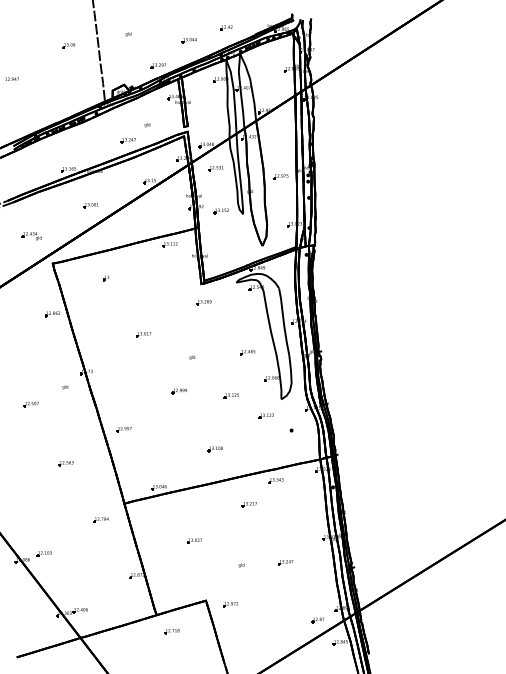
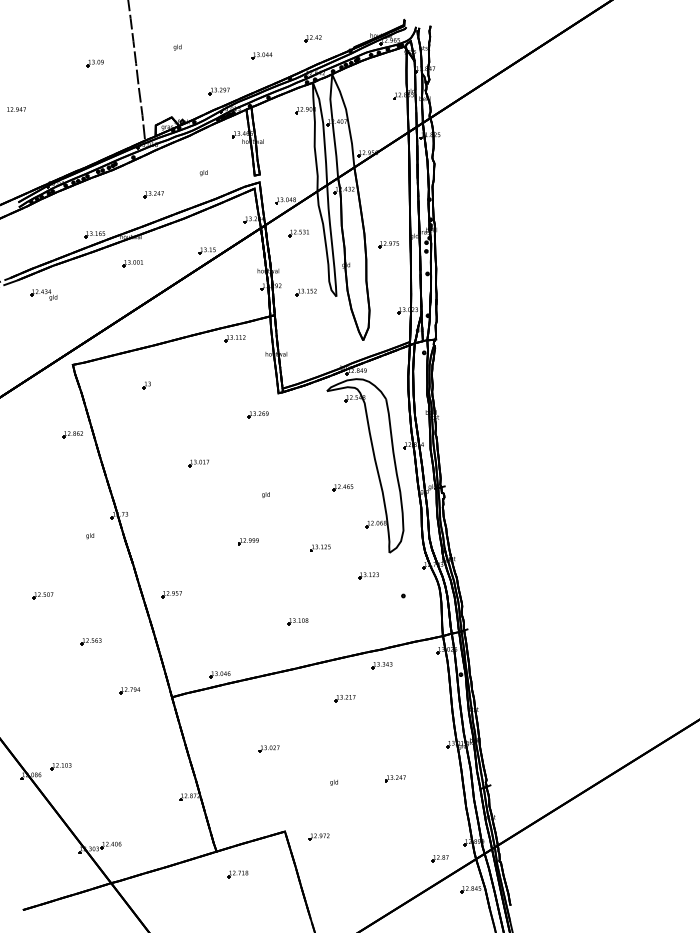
part: (128, 140) -> (153, 194), moved
part: (90, 205) -> (132, 263), moved
part: (31, 235) -> (43, 294), moved
part: (203, 302) -> (257, 414), moved
part: (30, 404) -> (42, 595), moved
part: (100, 519) -> (129, 690), moved

